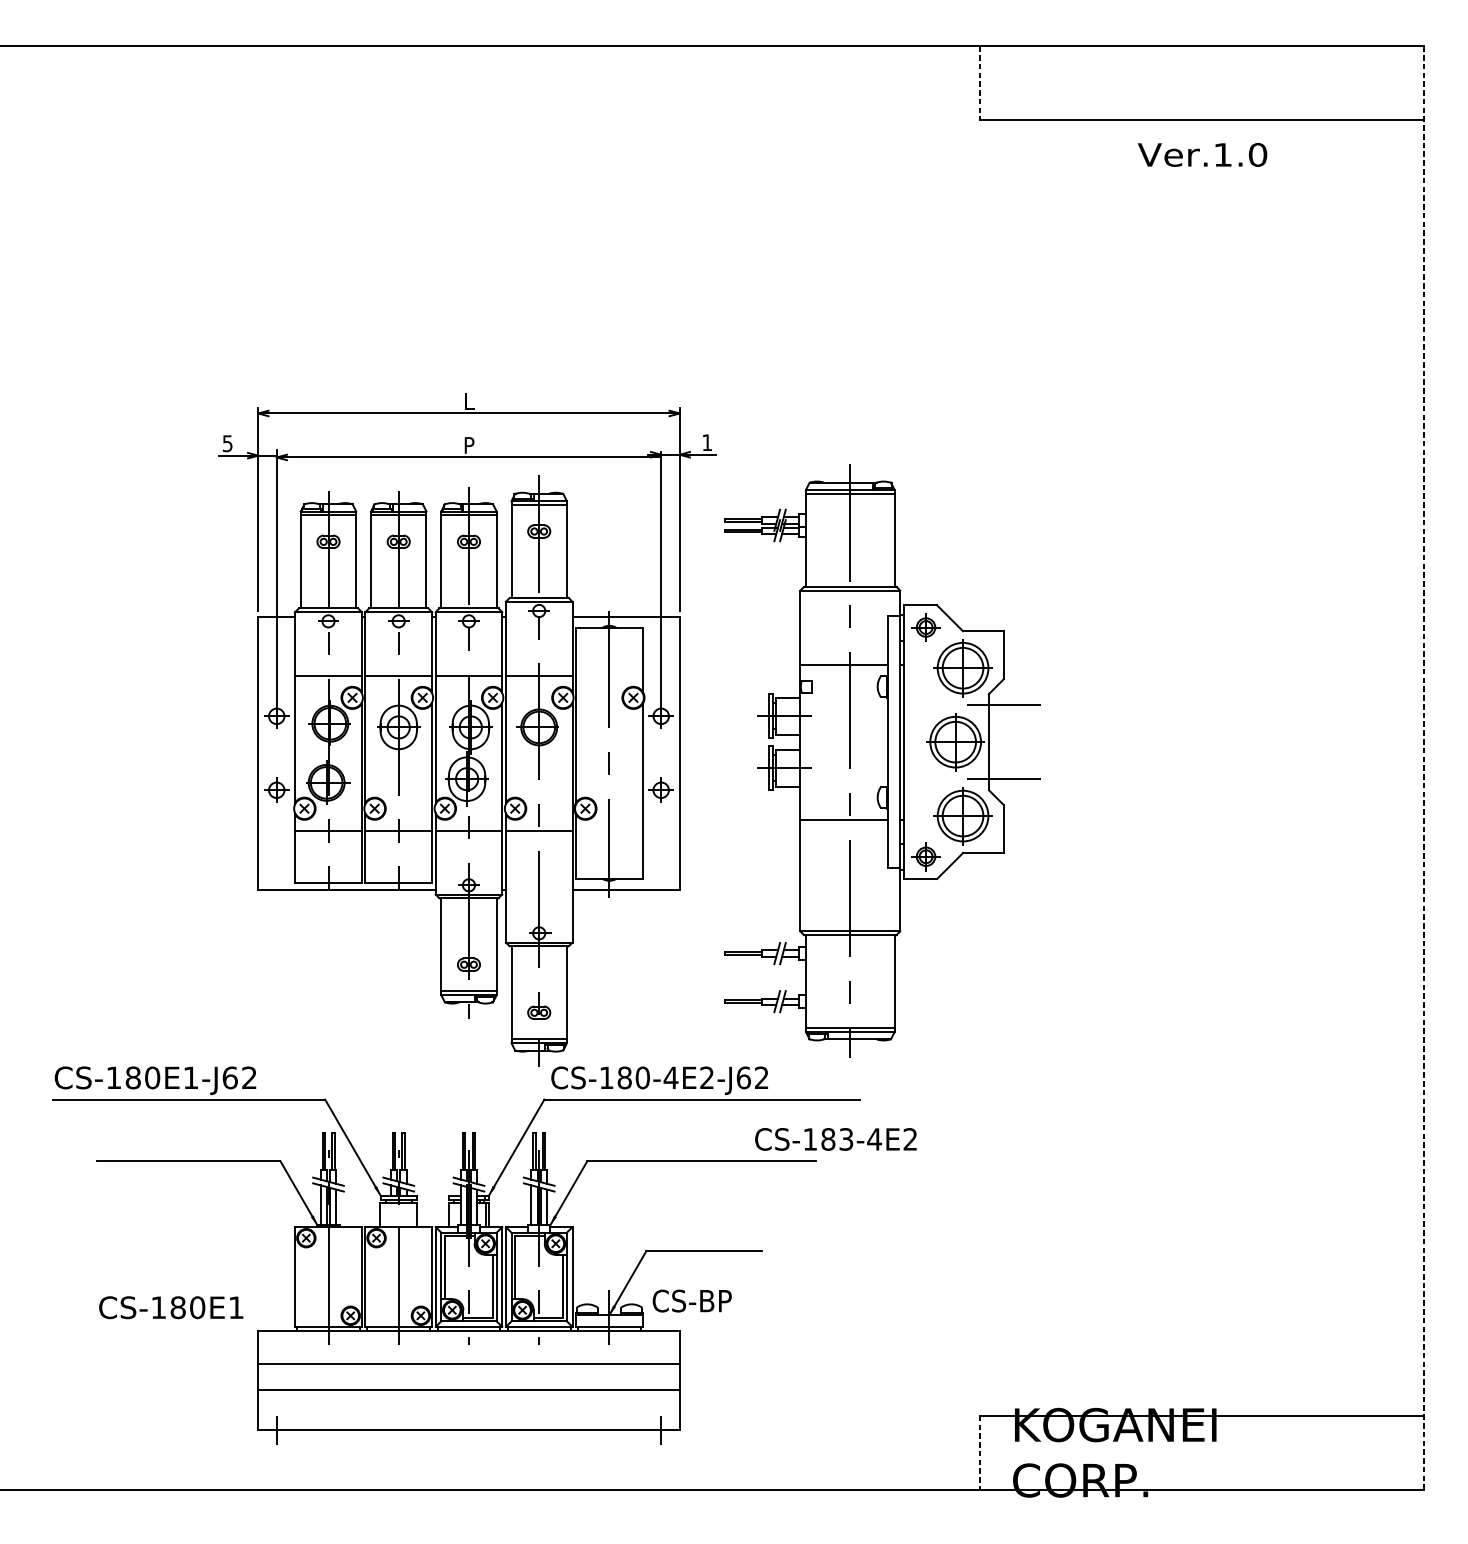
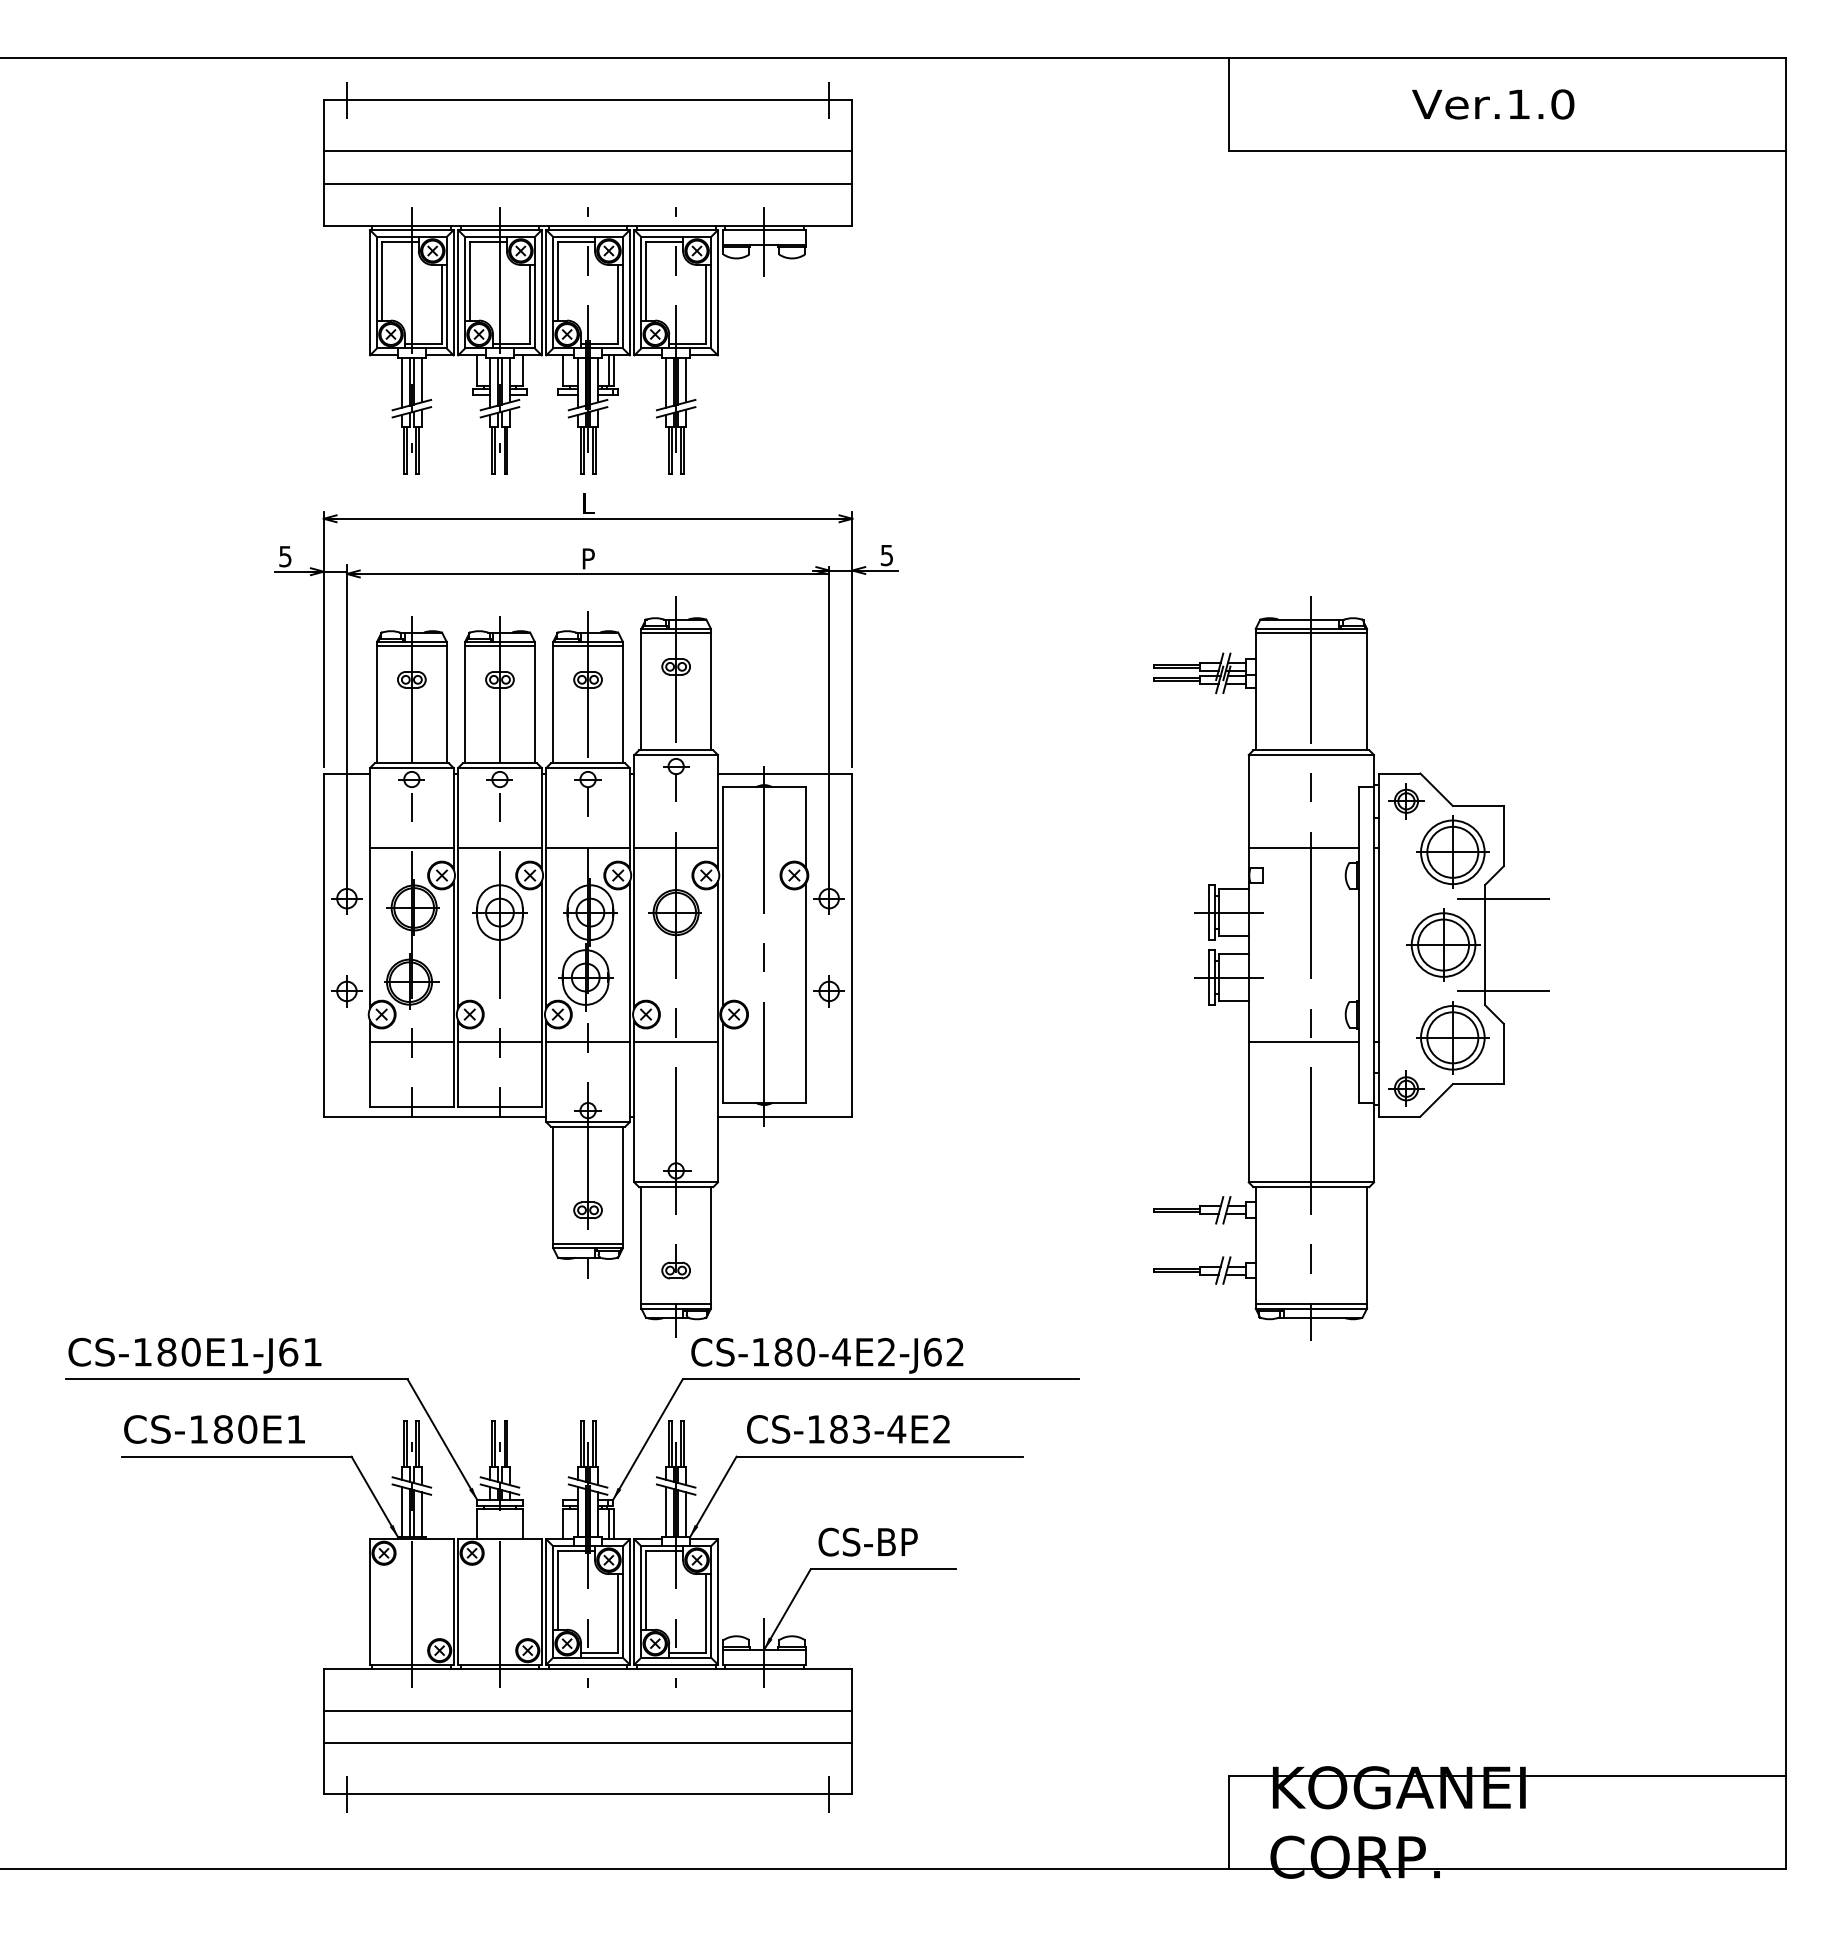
line: (980, 83) -> (1229, 104), dashed -> solid
text: (1202, 154) -> (1493, 104), moved
part: (468, 221) -> (587, 278), added
text: (706, 442) -> (886, 555), 1 -> 5
part: (882, 760) -> (1351, 968), moved
line: (1423, 768) -> (1785, 963), dashed -> solid
text: (249, 1077) -> (312, 1351), CS-180E1-J62 -> CS-180E1-J61
text: (836, 1139) -> (848, 1429), moved
text: (691, 1300) -> (867, 1541), moved
text: (171, 1307) -> (214, 1429), moved
line: (980, 1452) -> (1229, 1822), dashed -> solid

